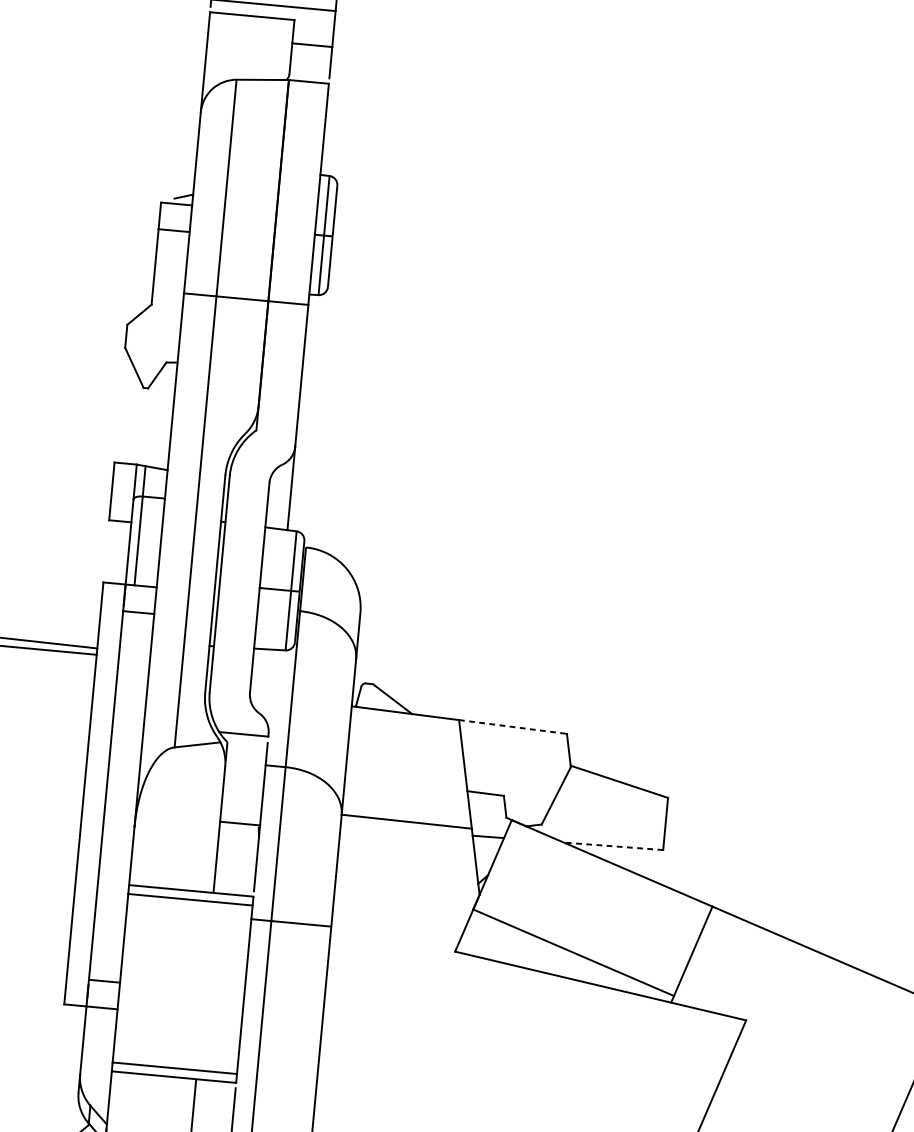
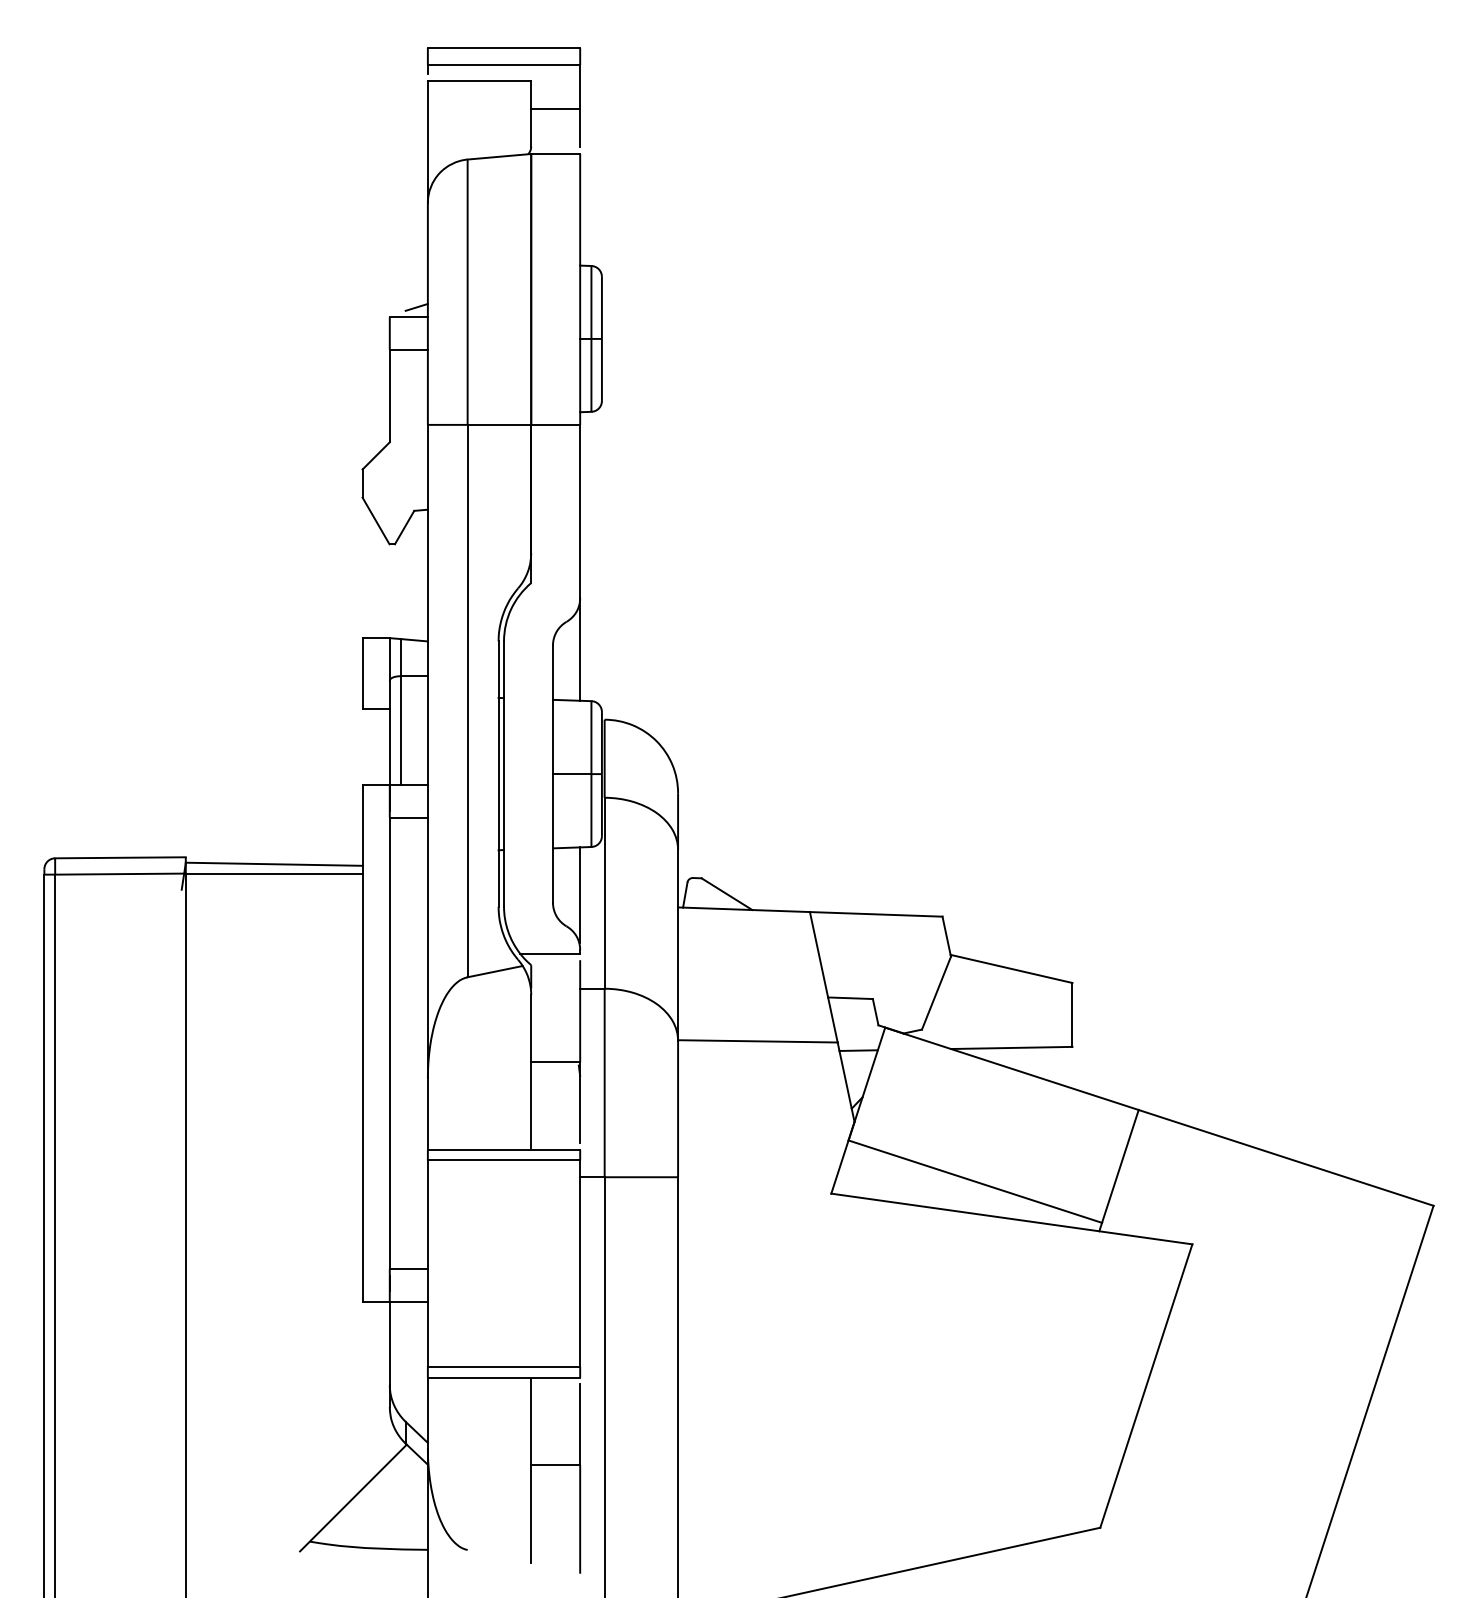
line: (273, 688) -> (580, 894), added
line: (513, 727) -> (876, 914), dashed -> solid
line: (613, 845) -> (1011, 1047), dashed -> solid

